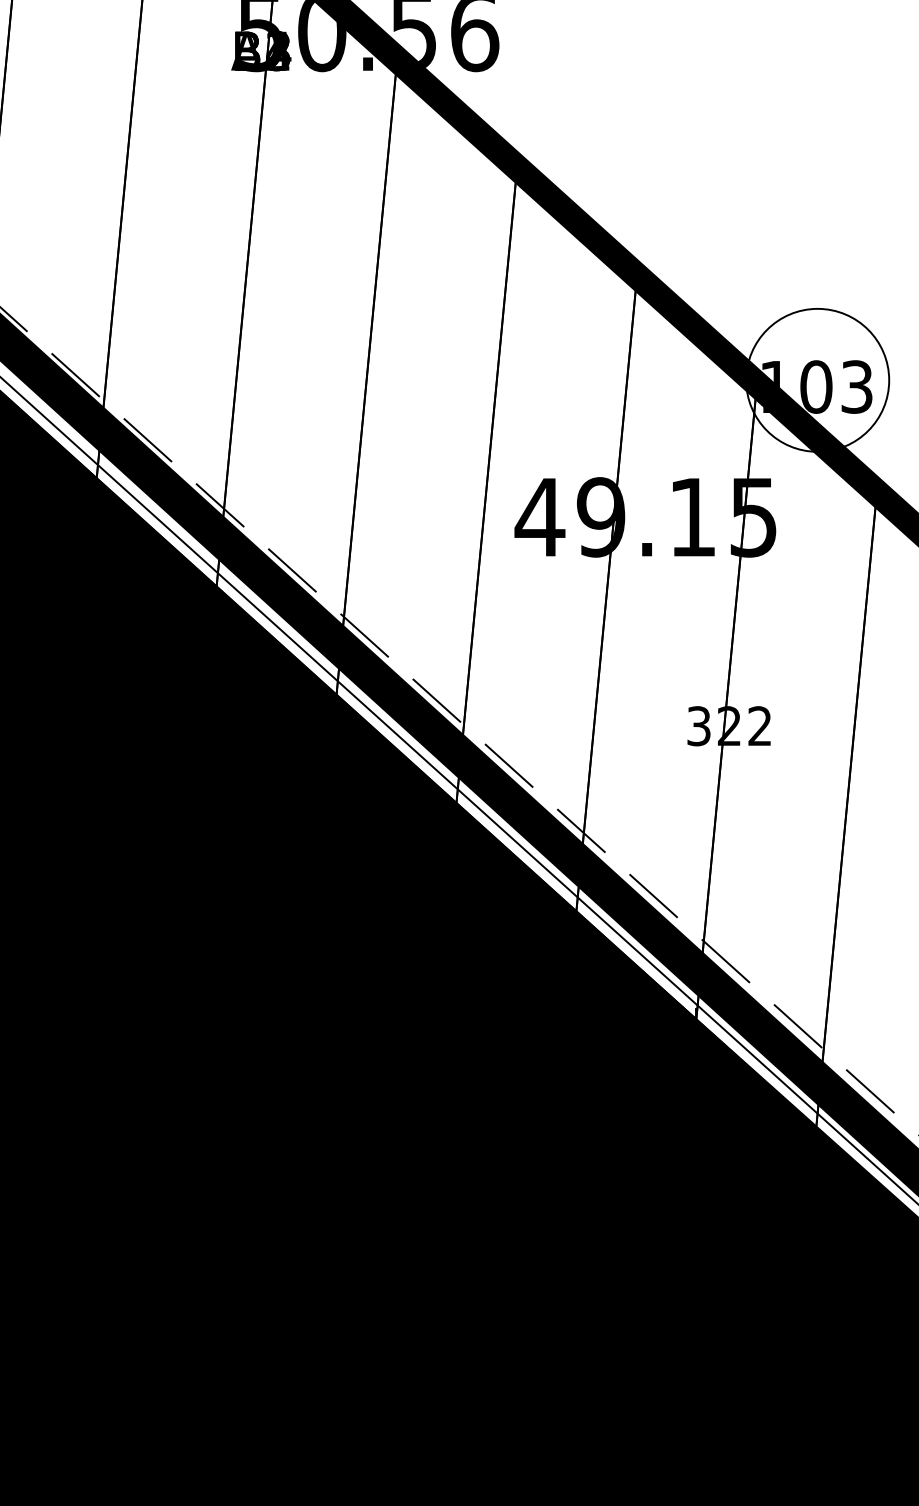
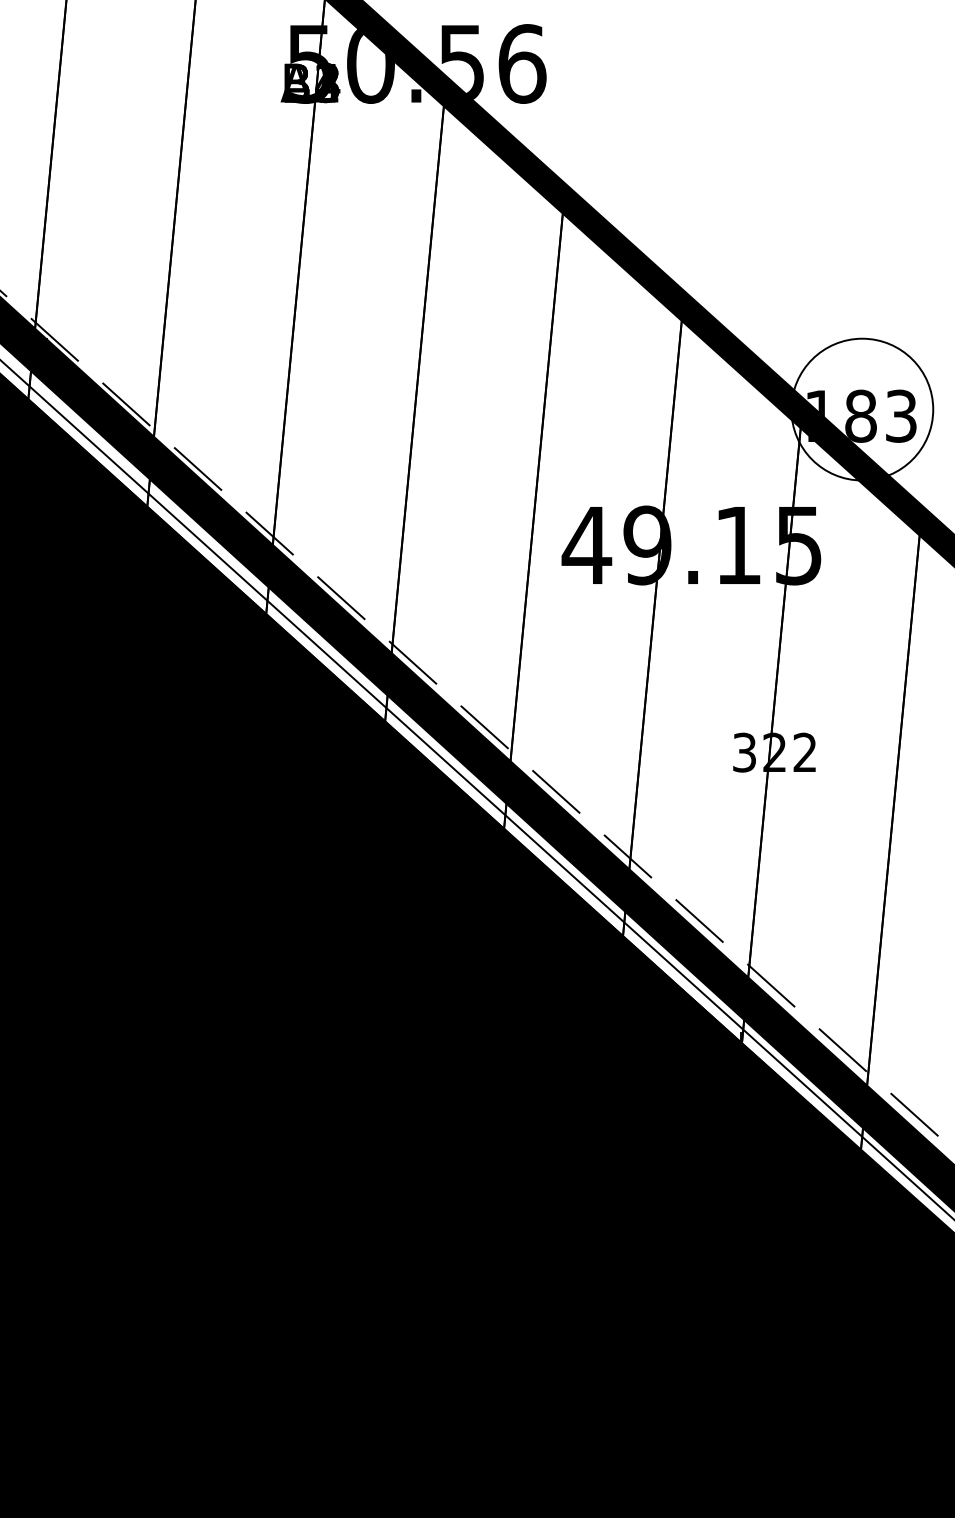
text: (816, 386) -> (861, 415), 103 -> 183

